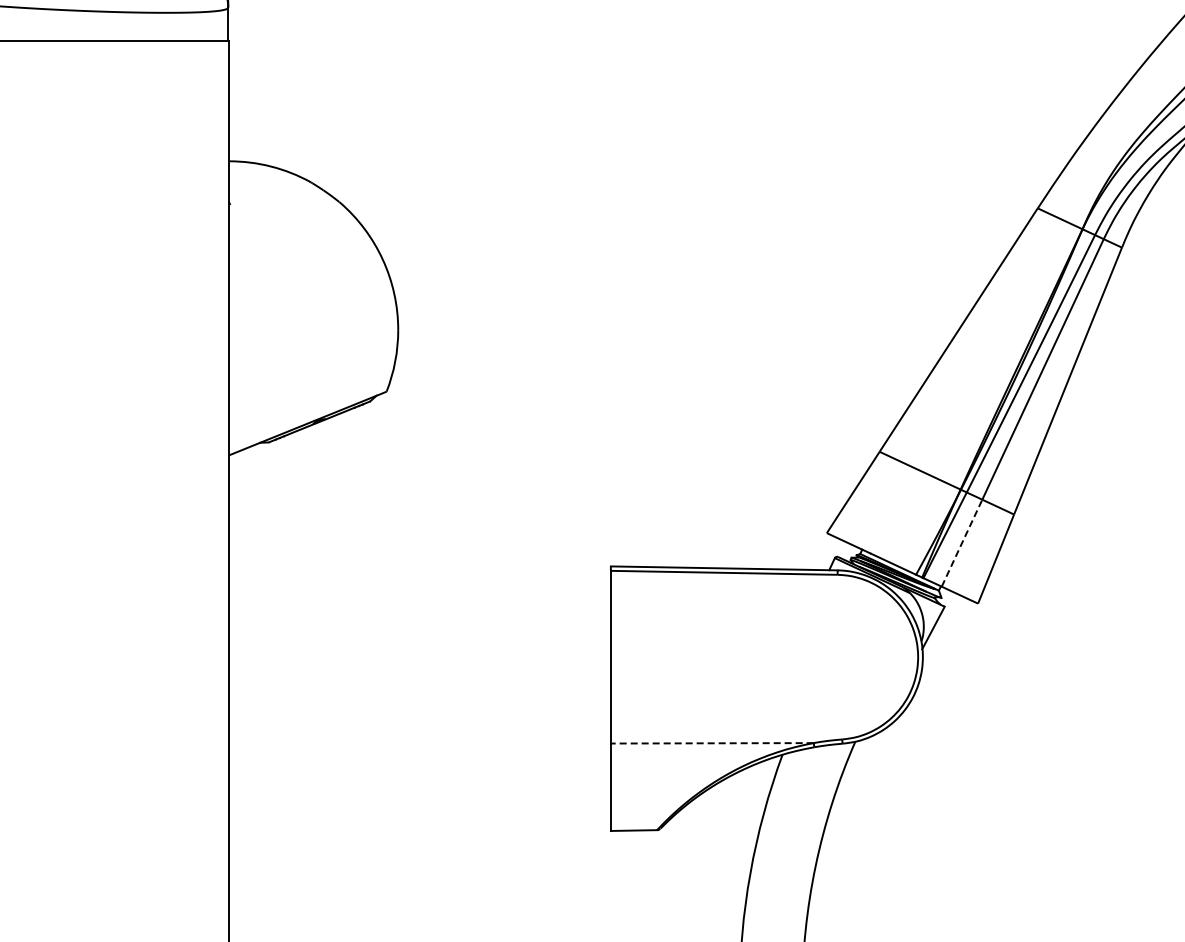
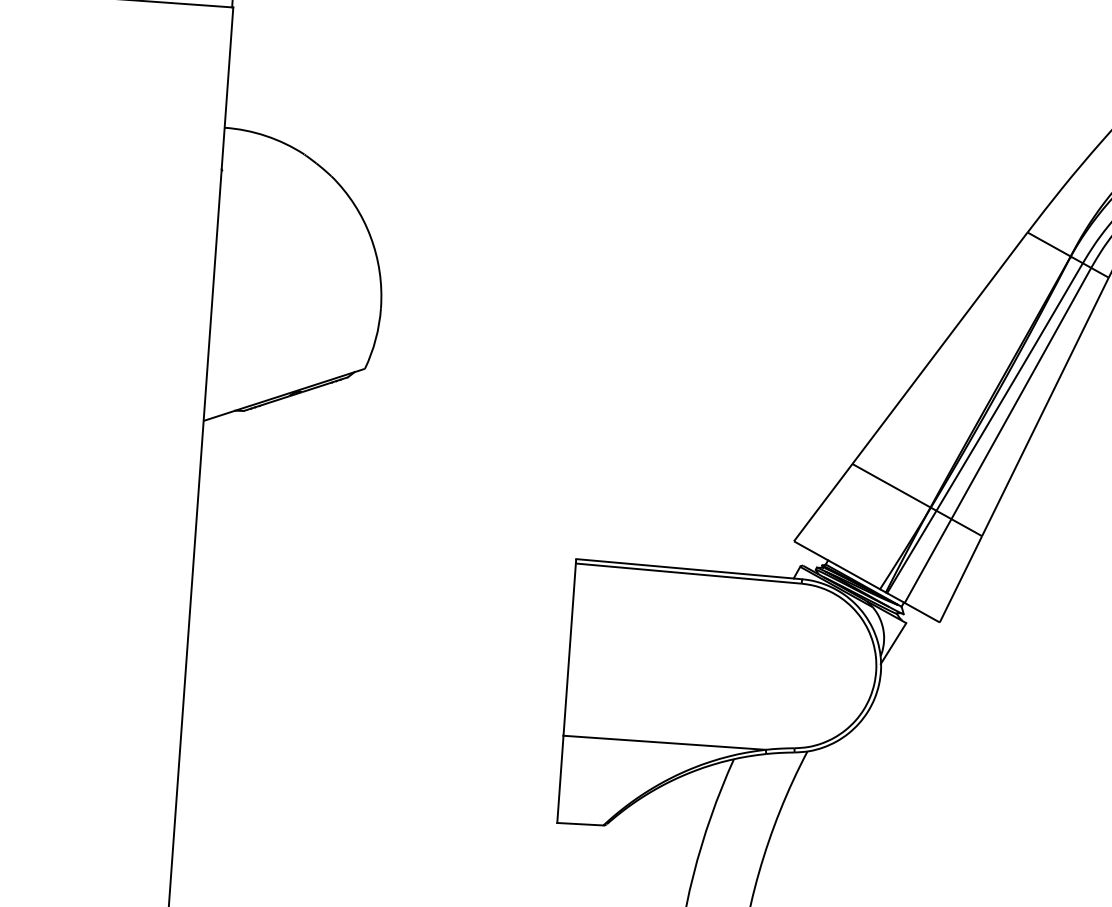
line: (962, 542) -> (928, 560), dashed -> solid
line: (711, 743) -> (663, 742), dashed -> solid

